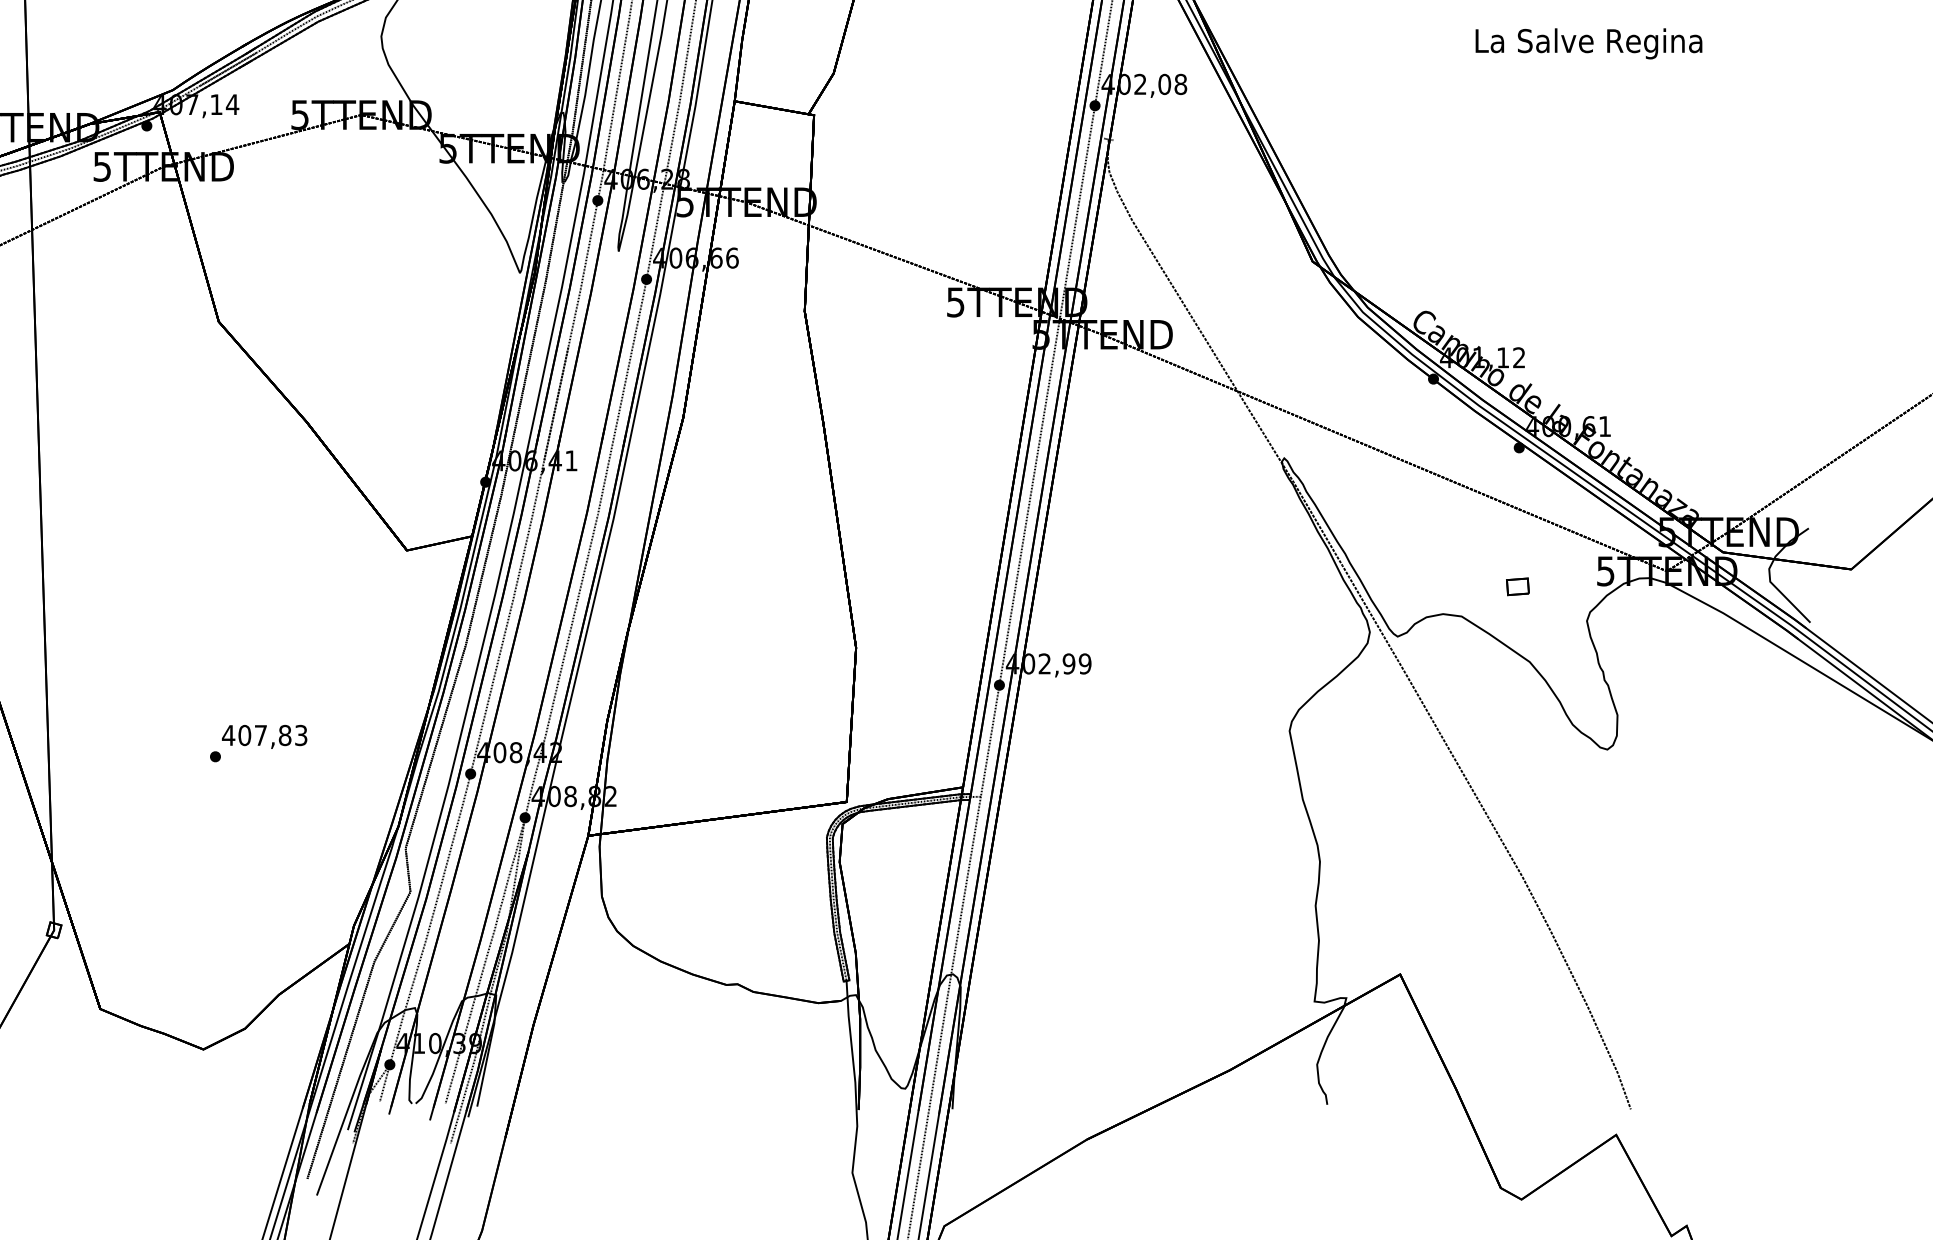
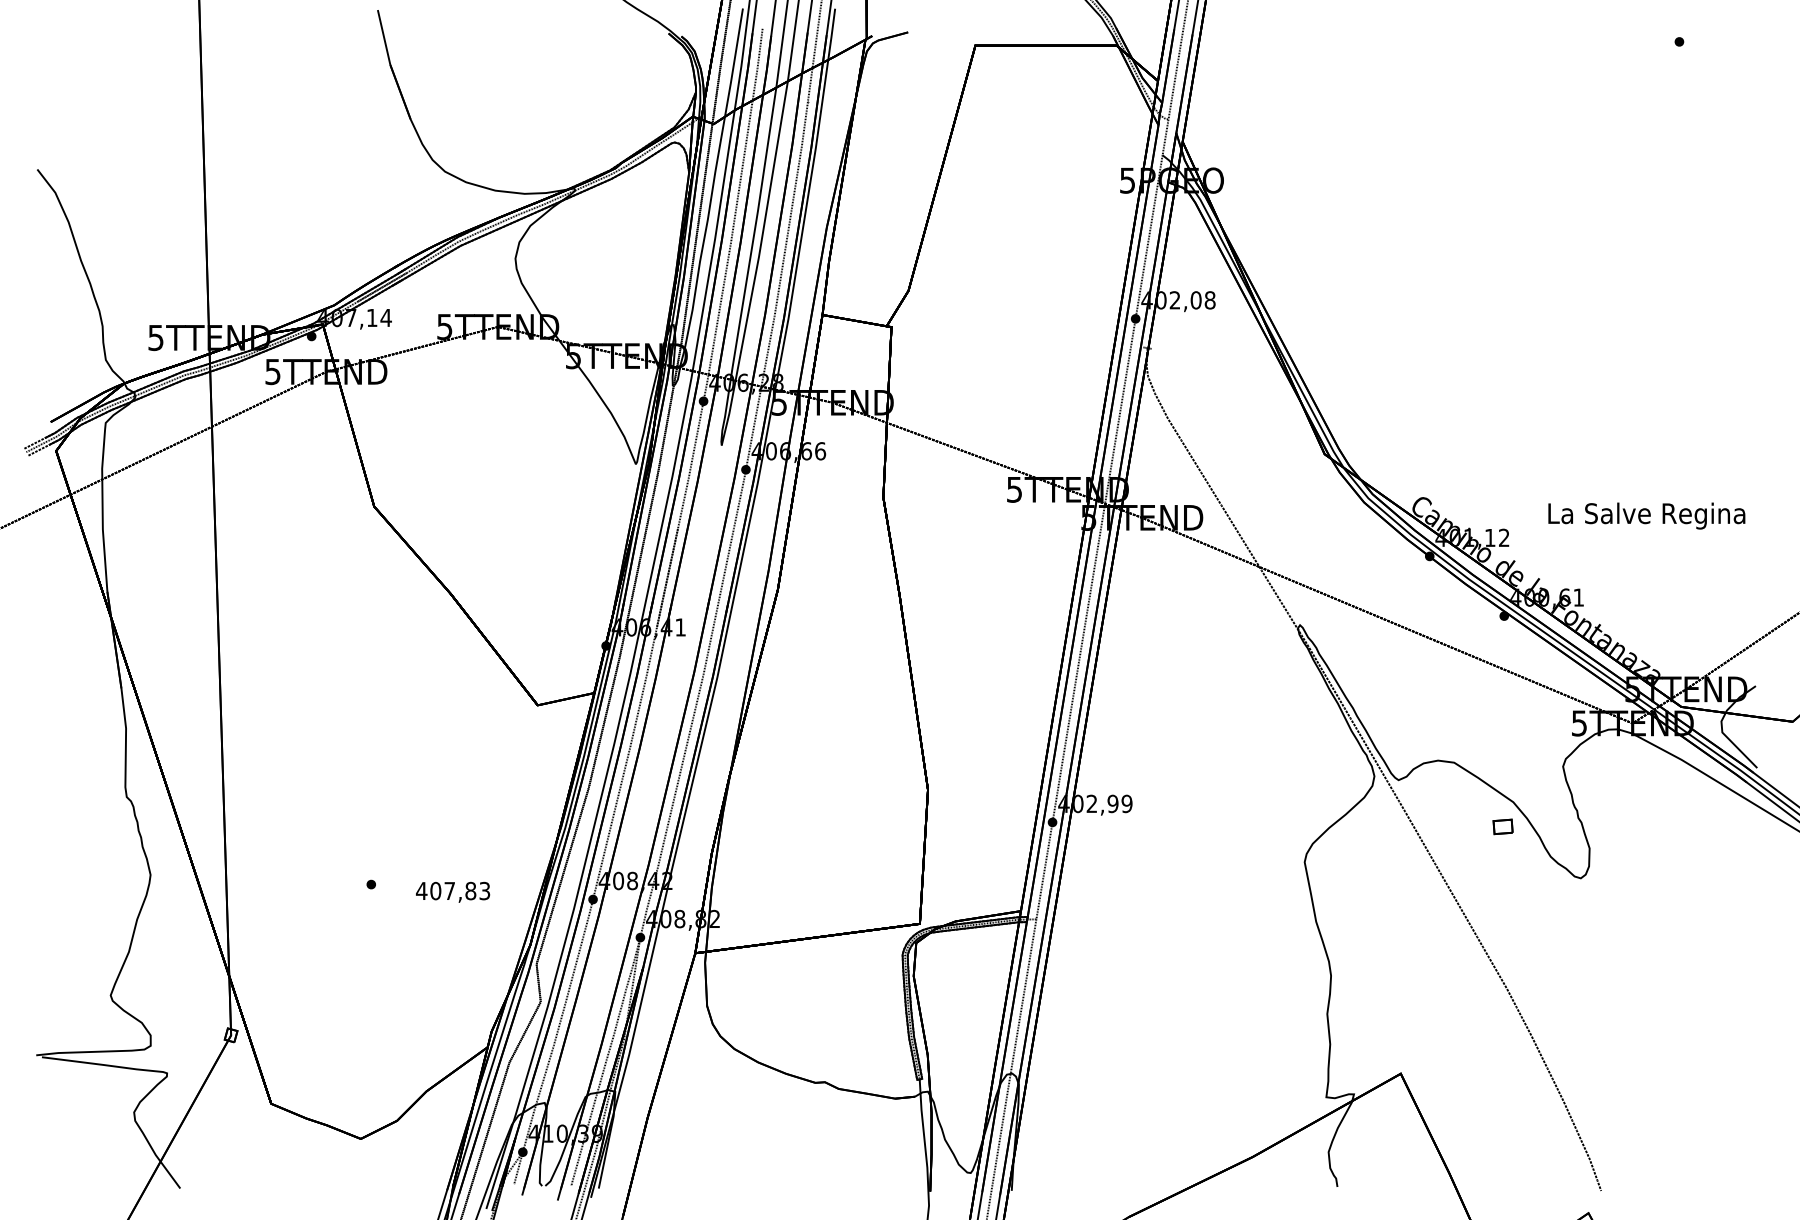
text: (1588, 43) -> (1646, 515), moved
part: (1517, 586) -> (1502, 826), moved
text: (265, 735) -> (453, 891), moved

